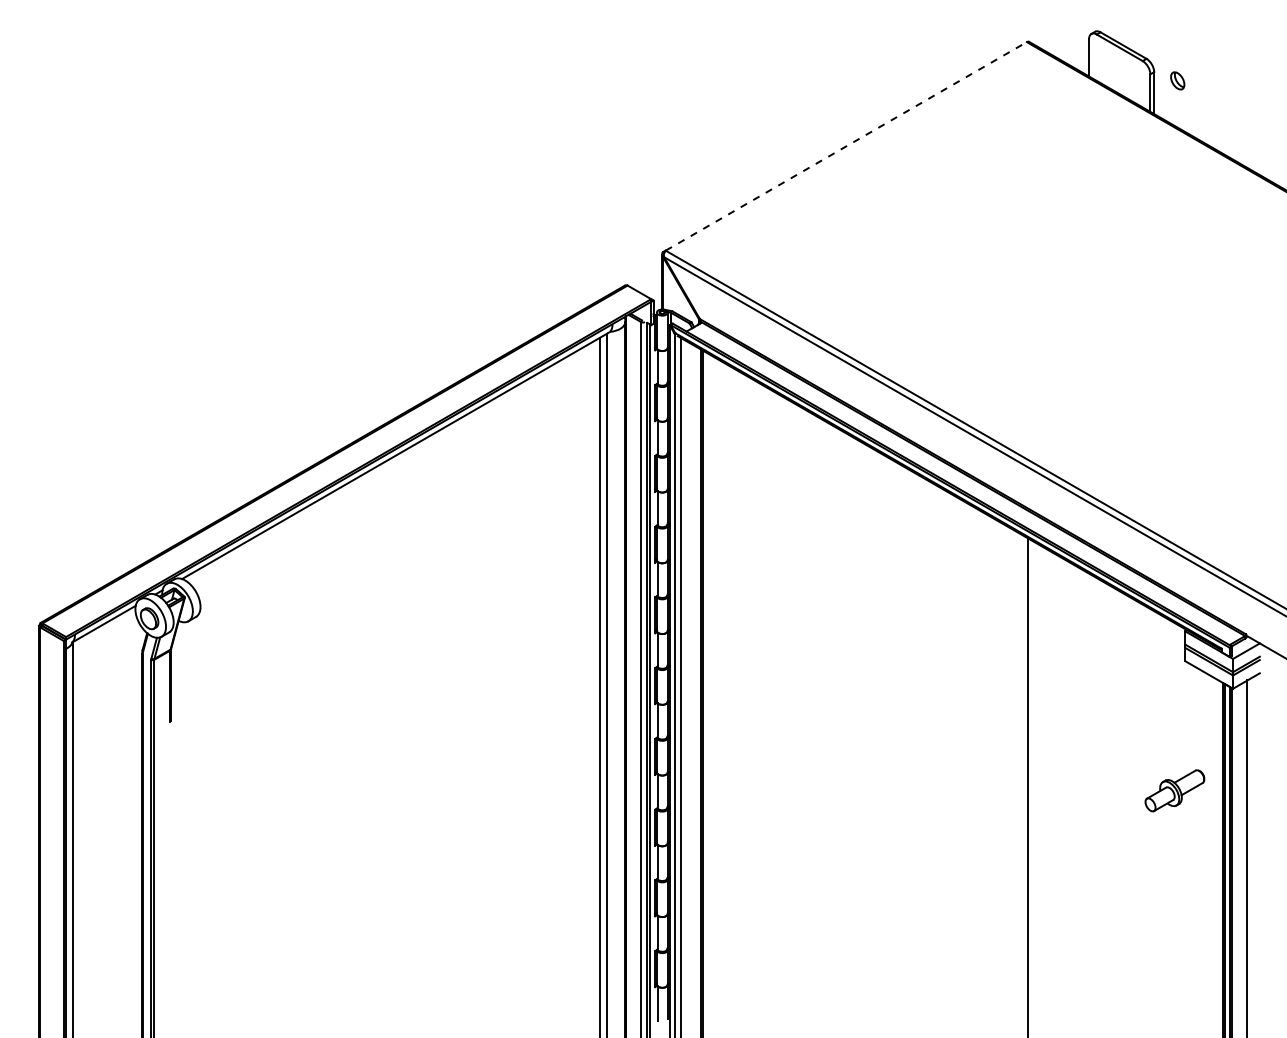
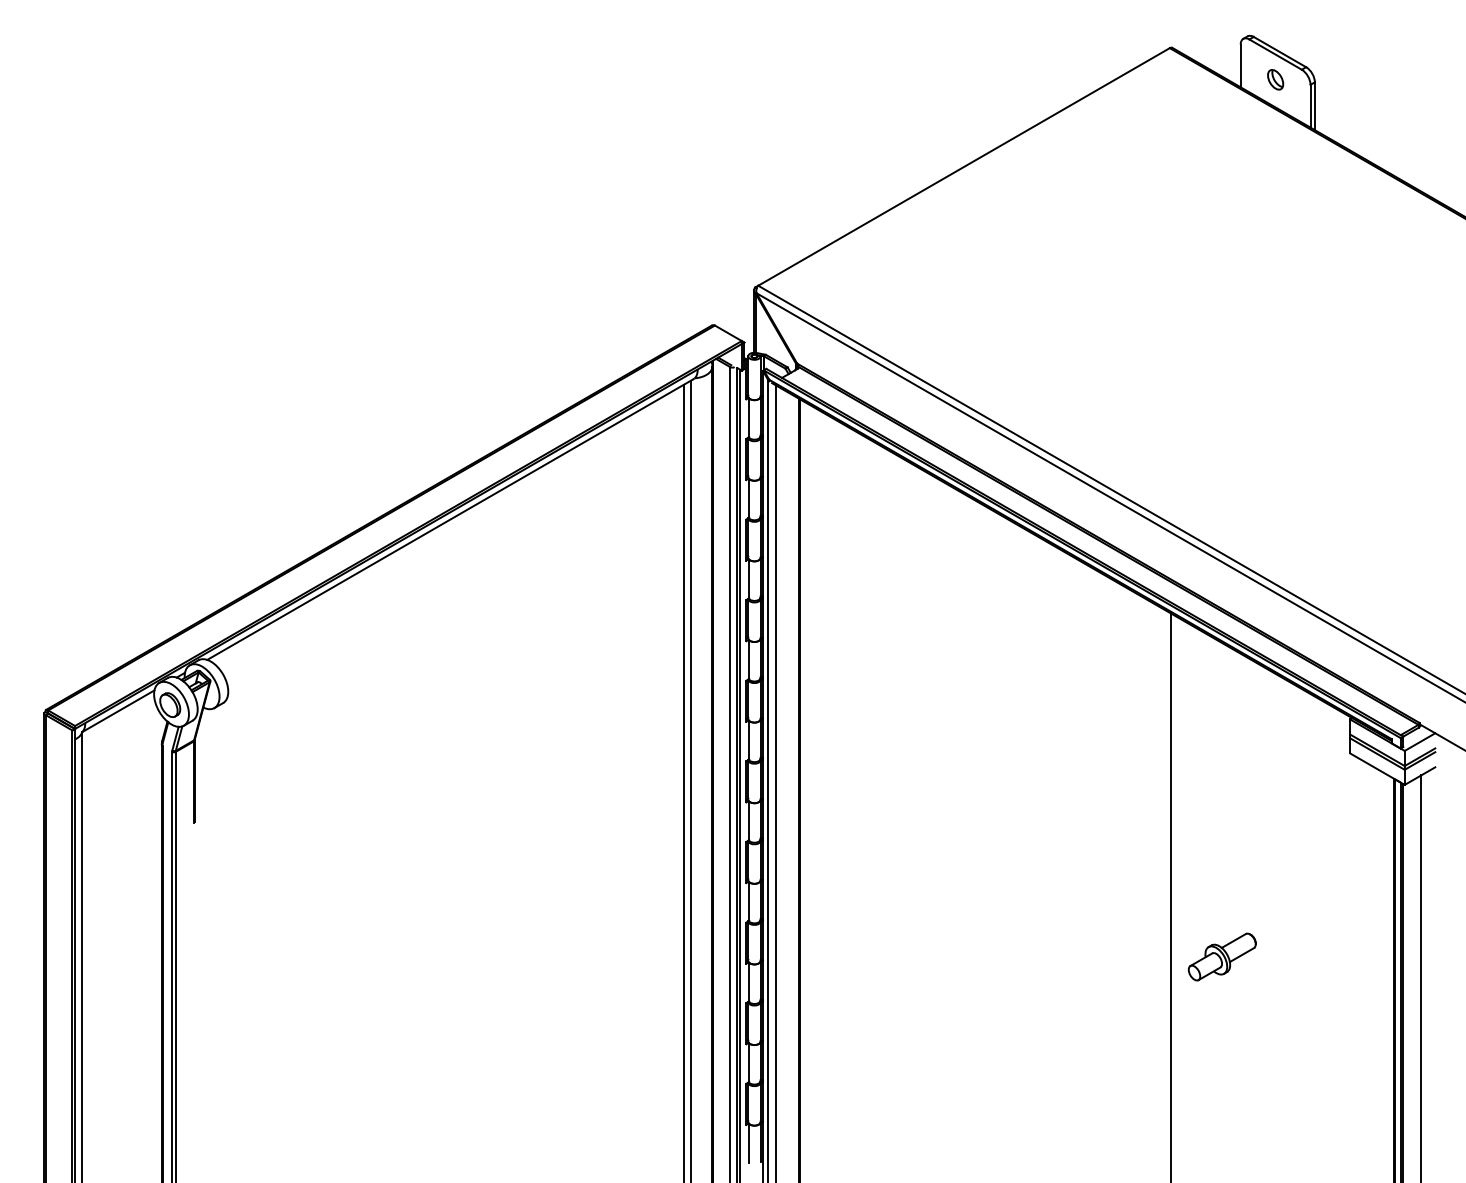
part: (1177, 80) -> (1275, 79), moved
line: (846, 146) -> (964, 167), dashed -> solid
part: (1174, 790) -> (1221, 956), moved

